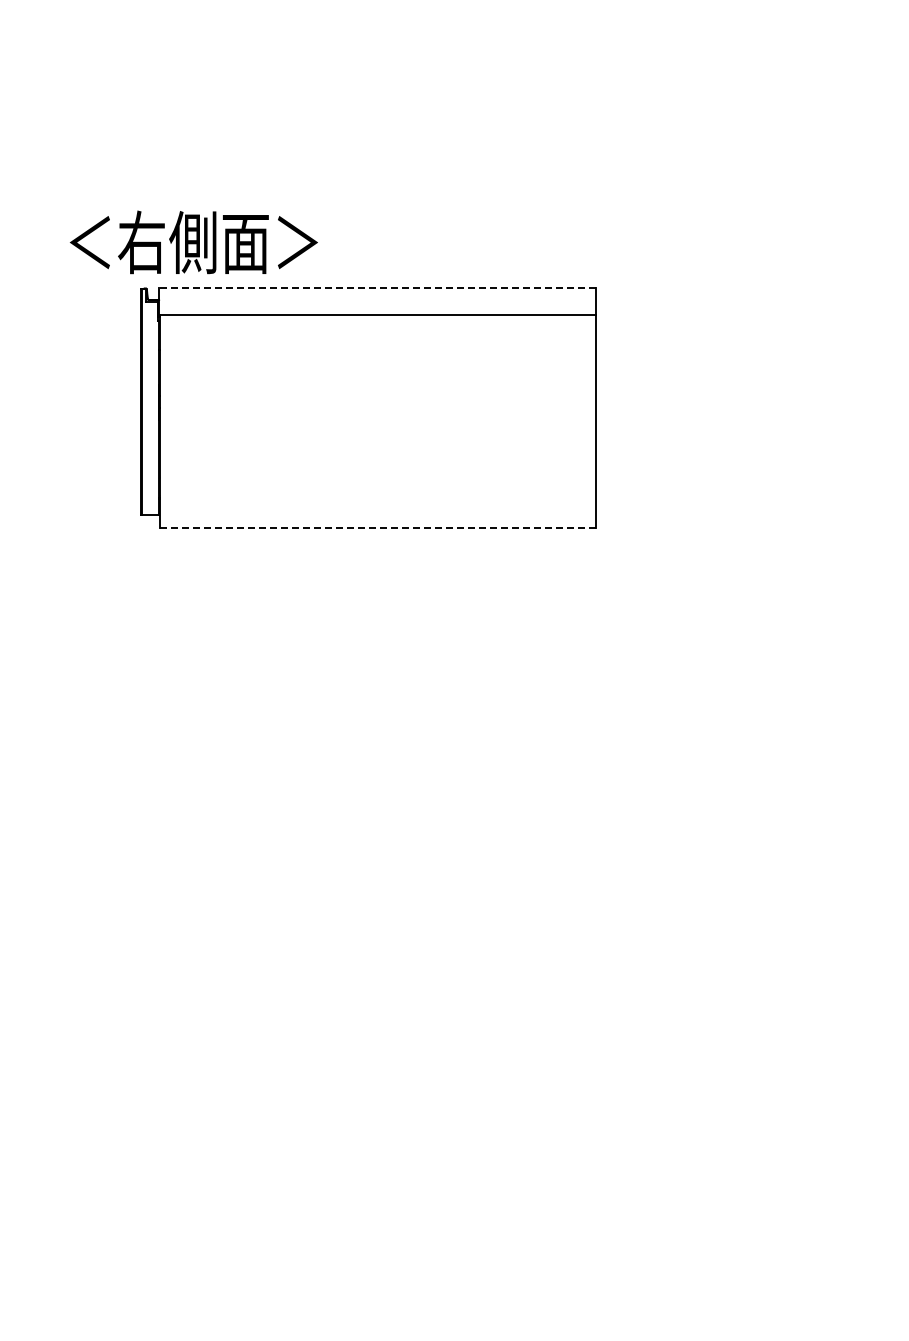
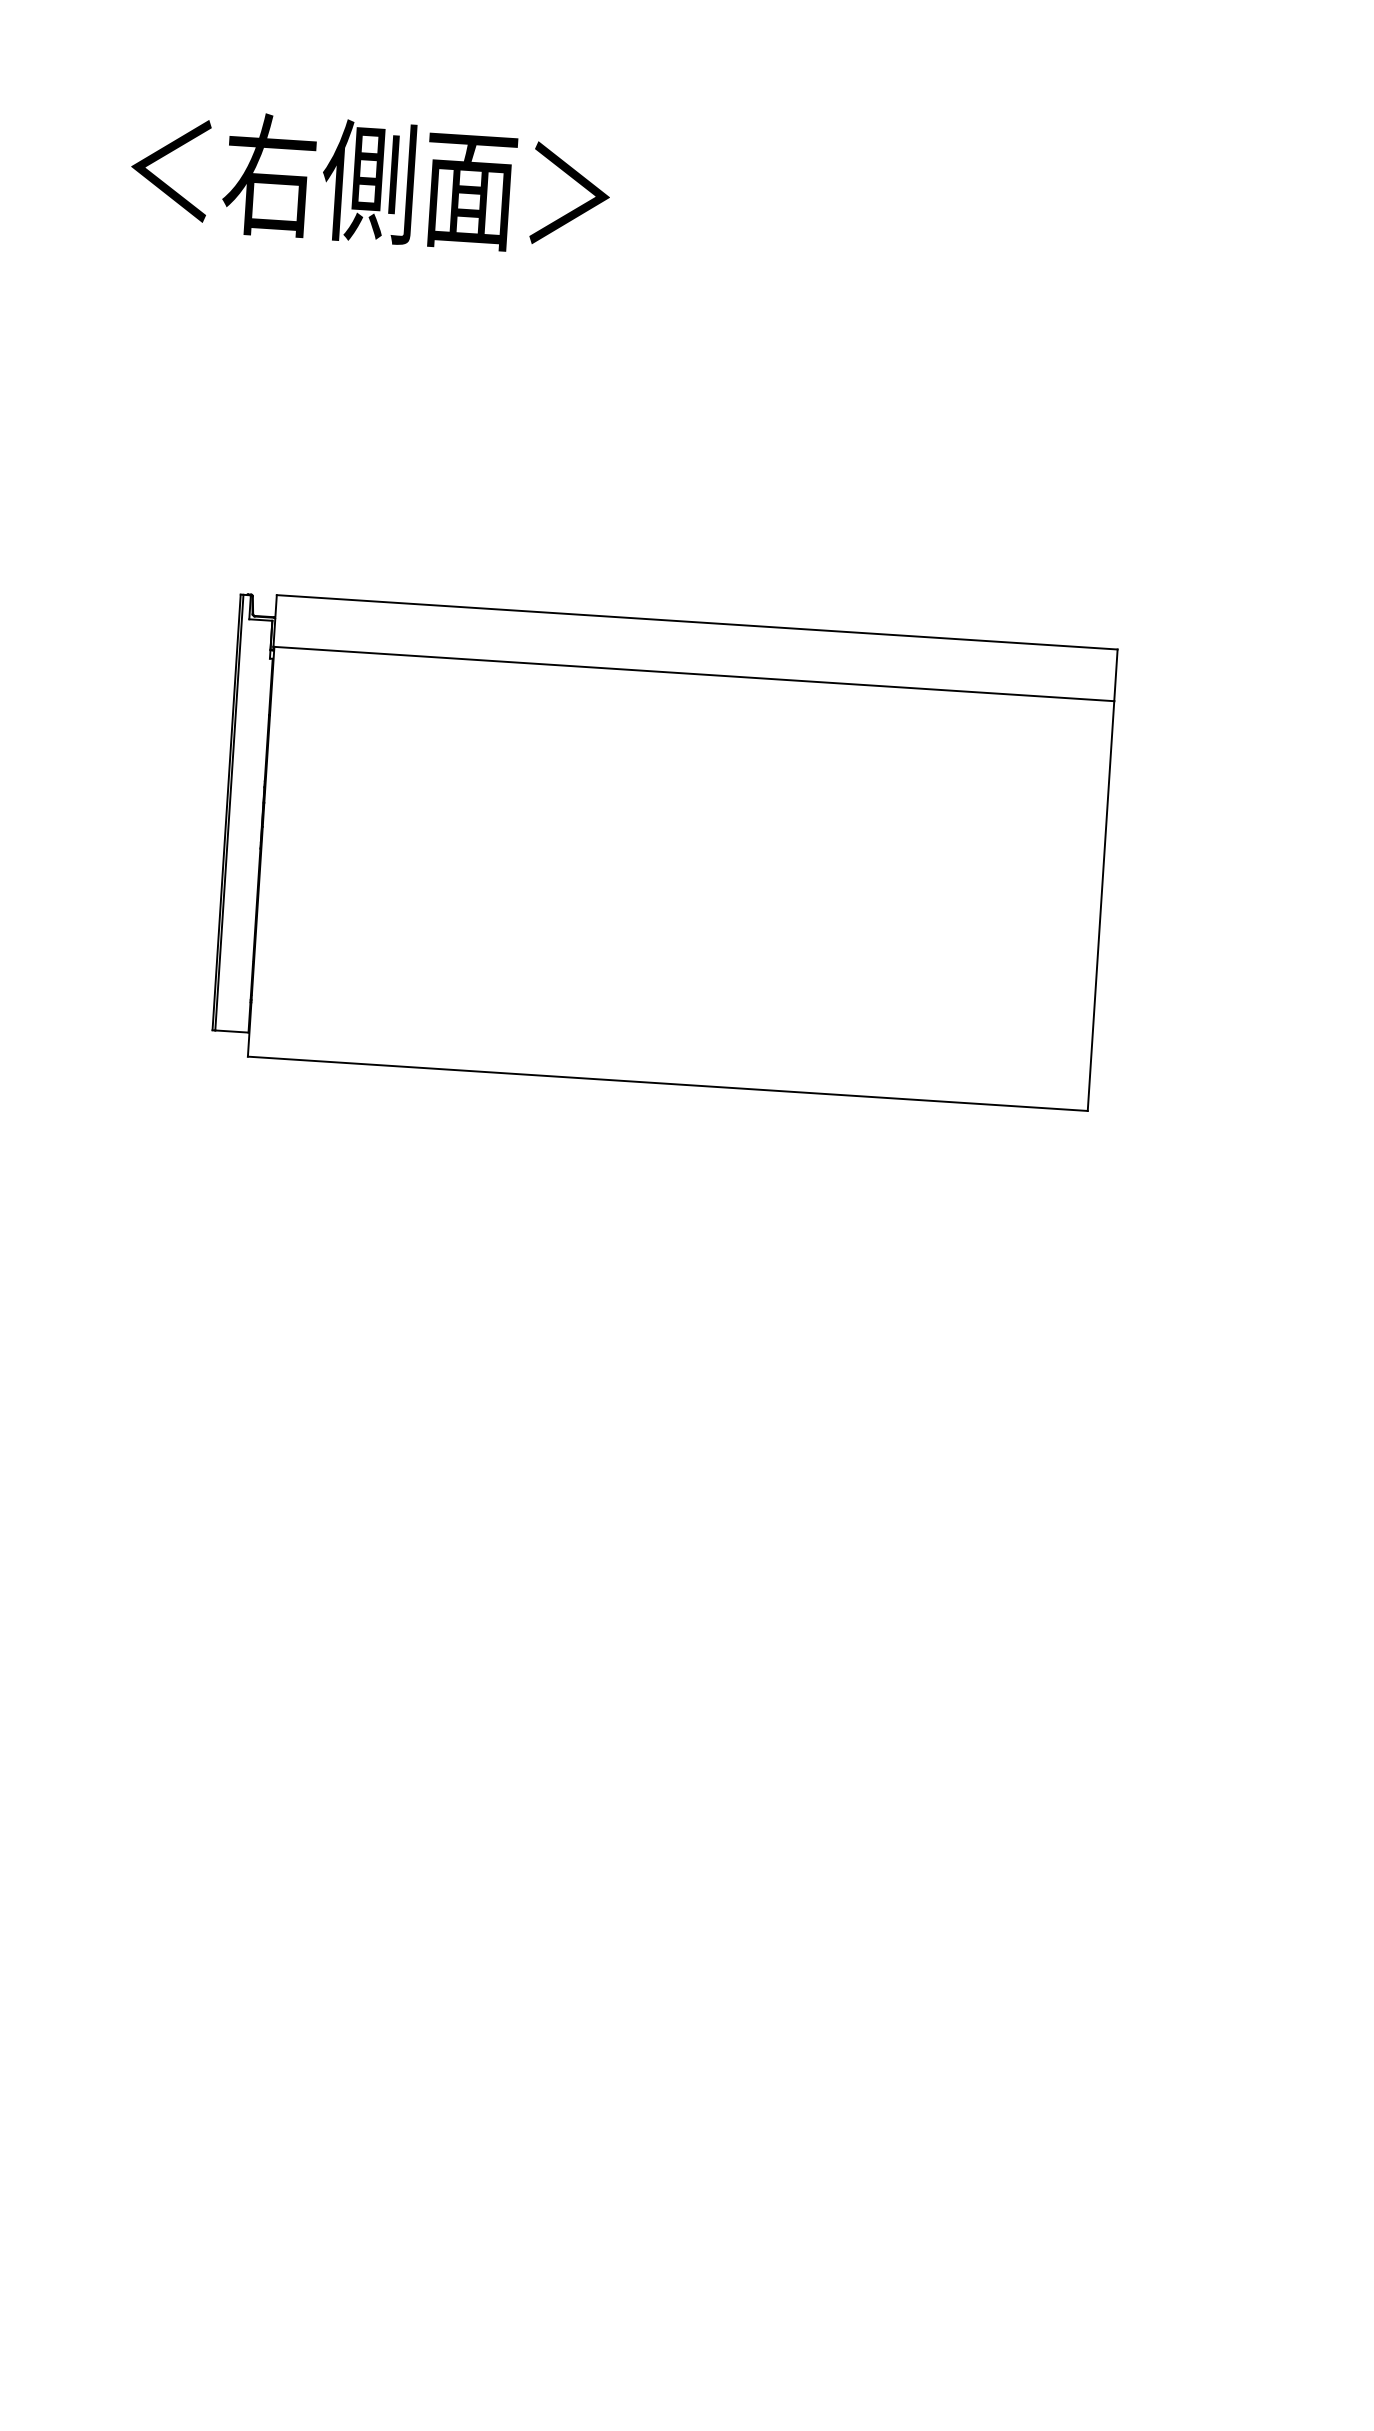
text: (193, 242) -> (369, 181), moved
line: (376, 288) -> (695, 622), dashed -> solid
line: (377, 527) -> (667, 1083), dashed -> solid

